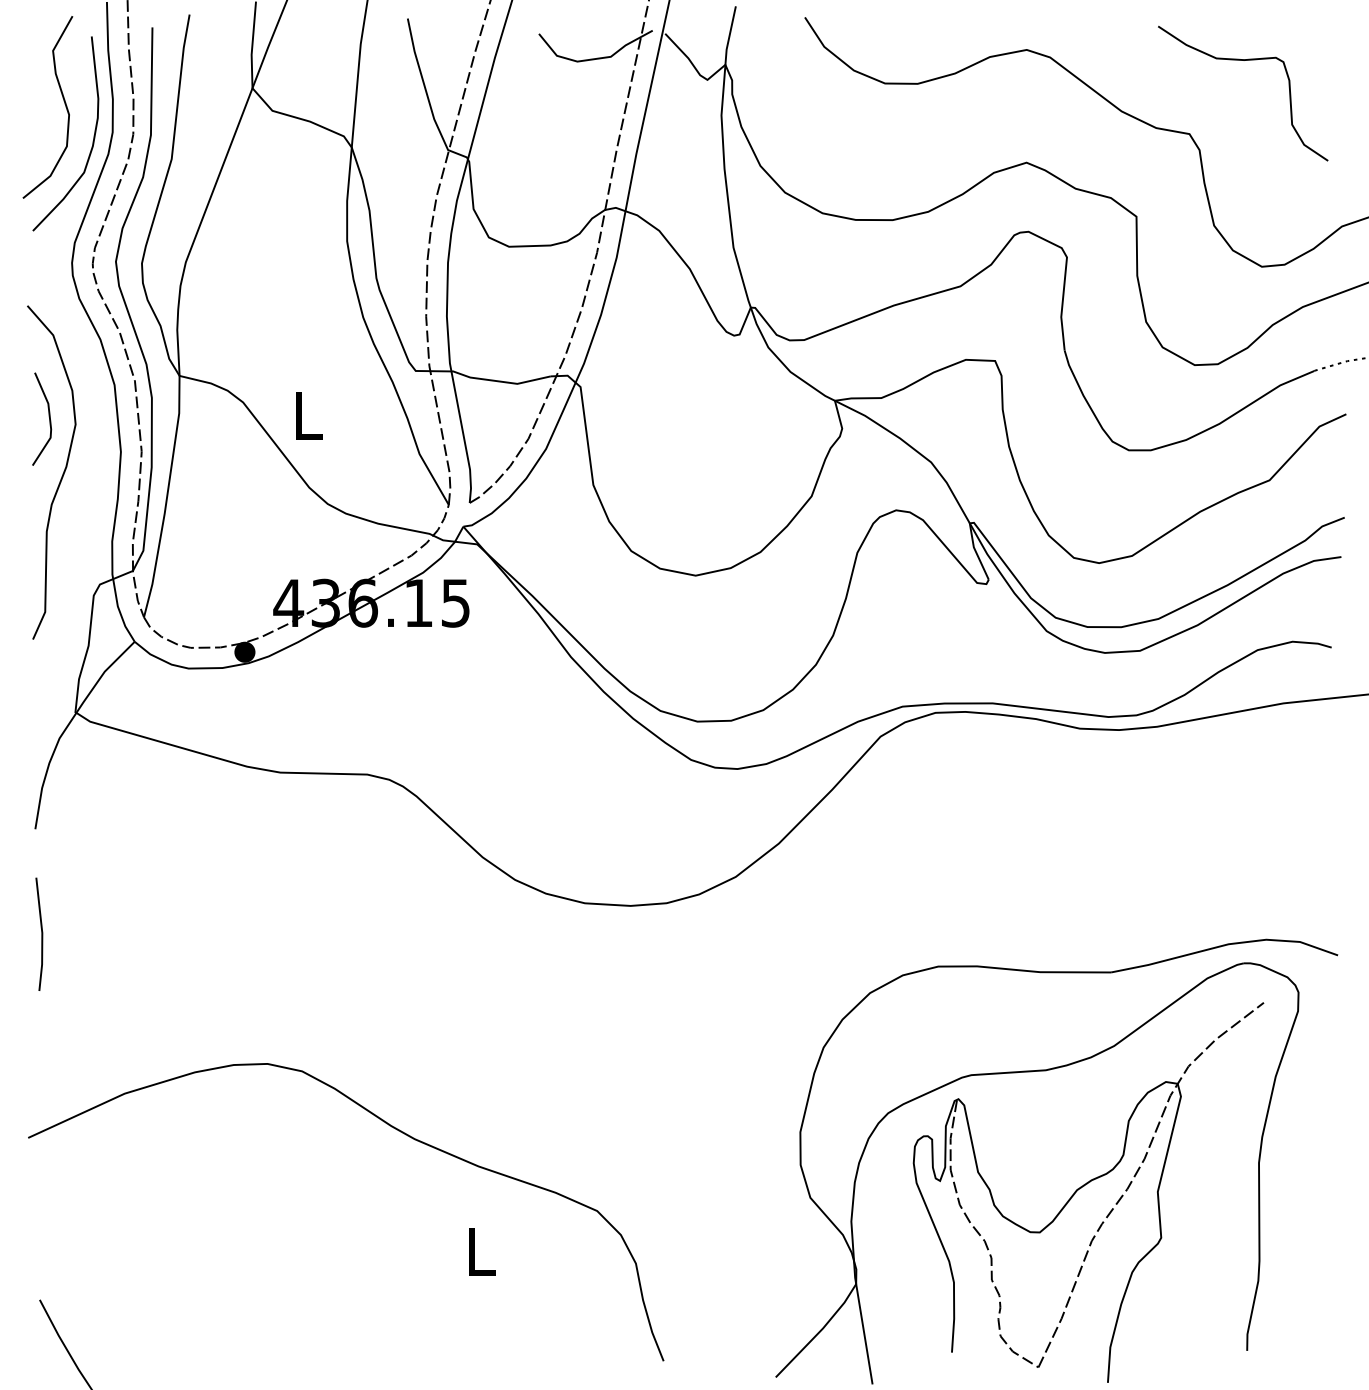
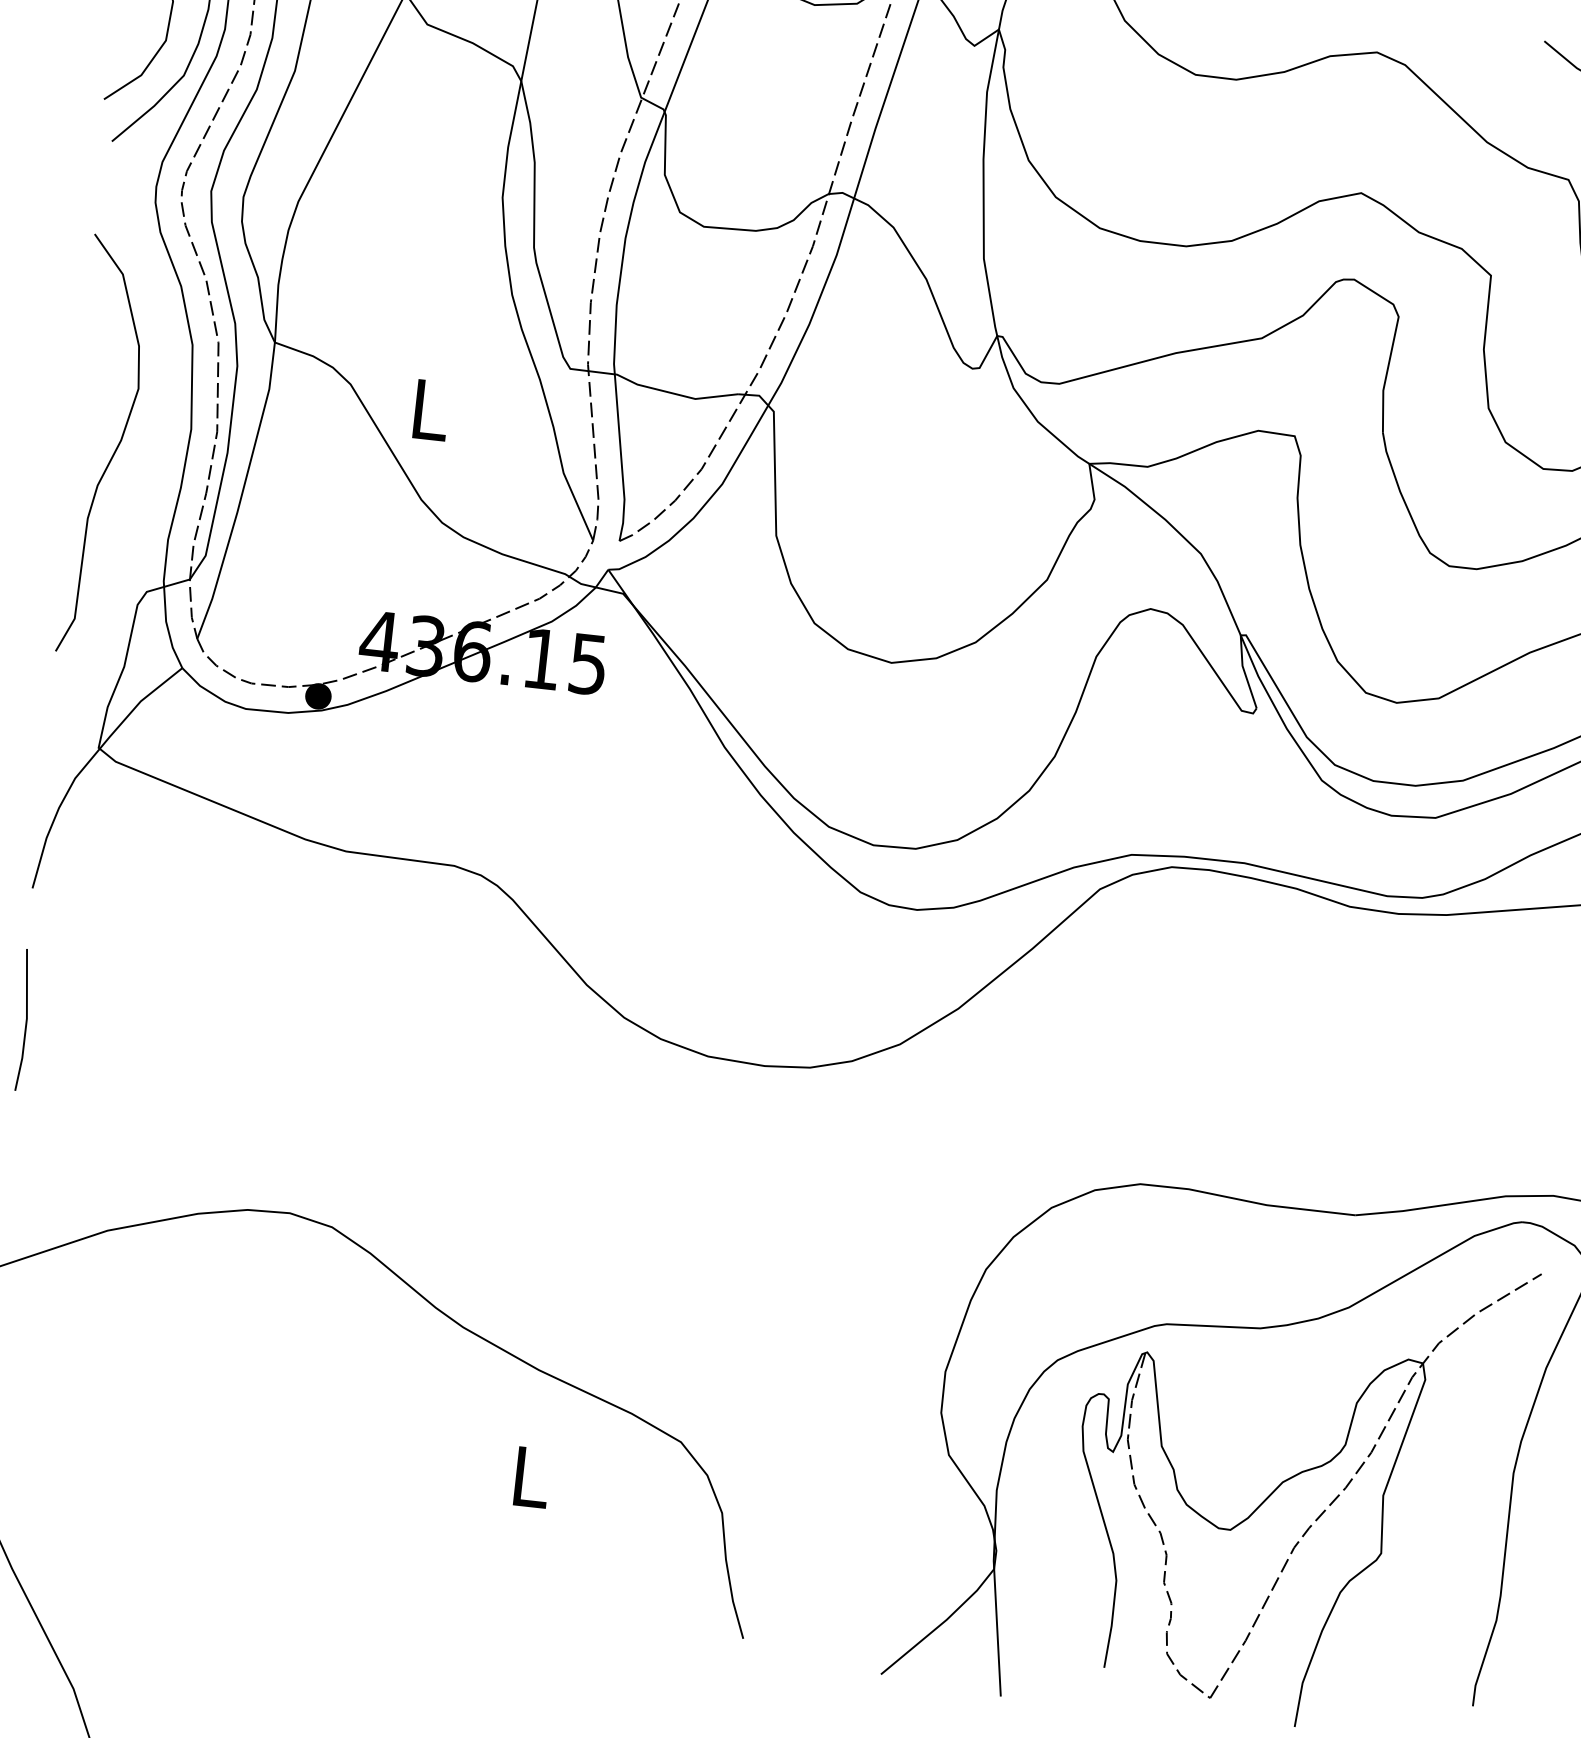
line: (48, 416) -> (105, 375), removed

